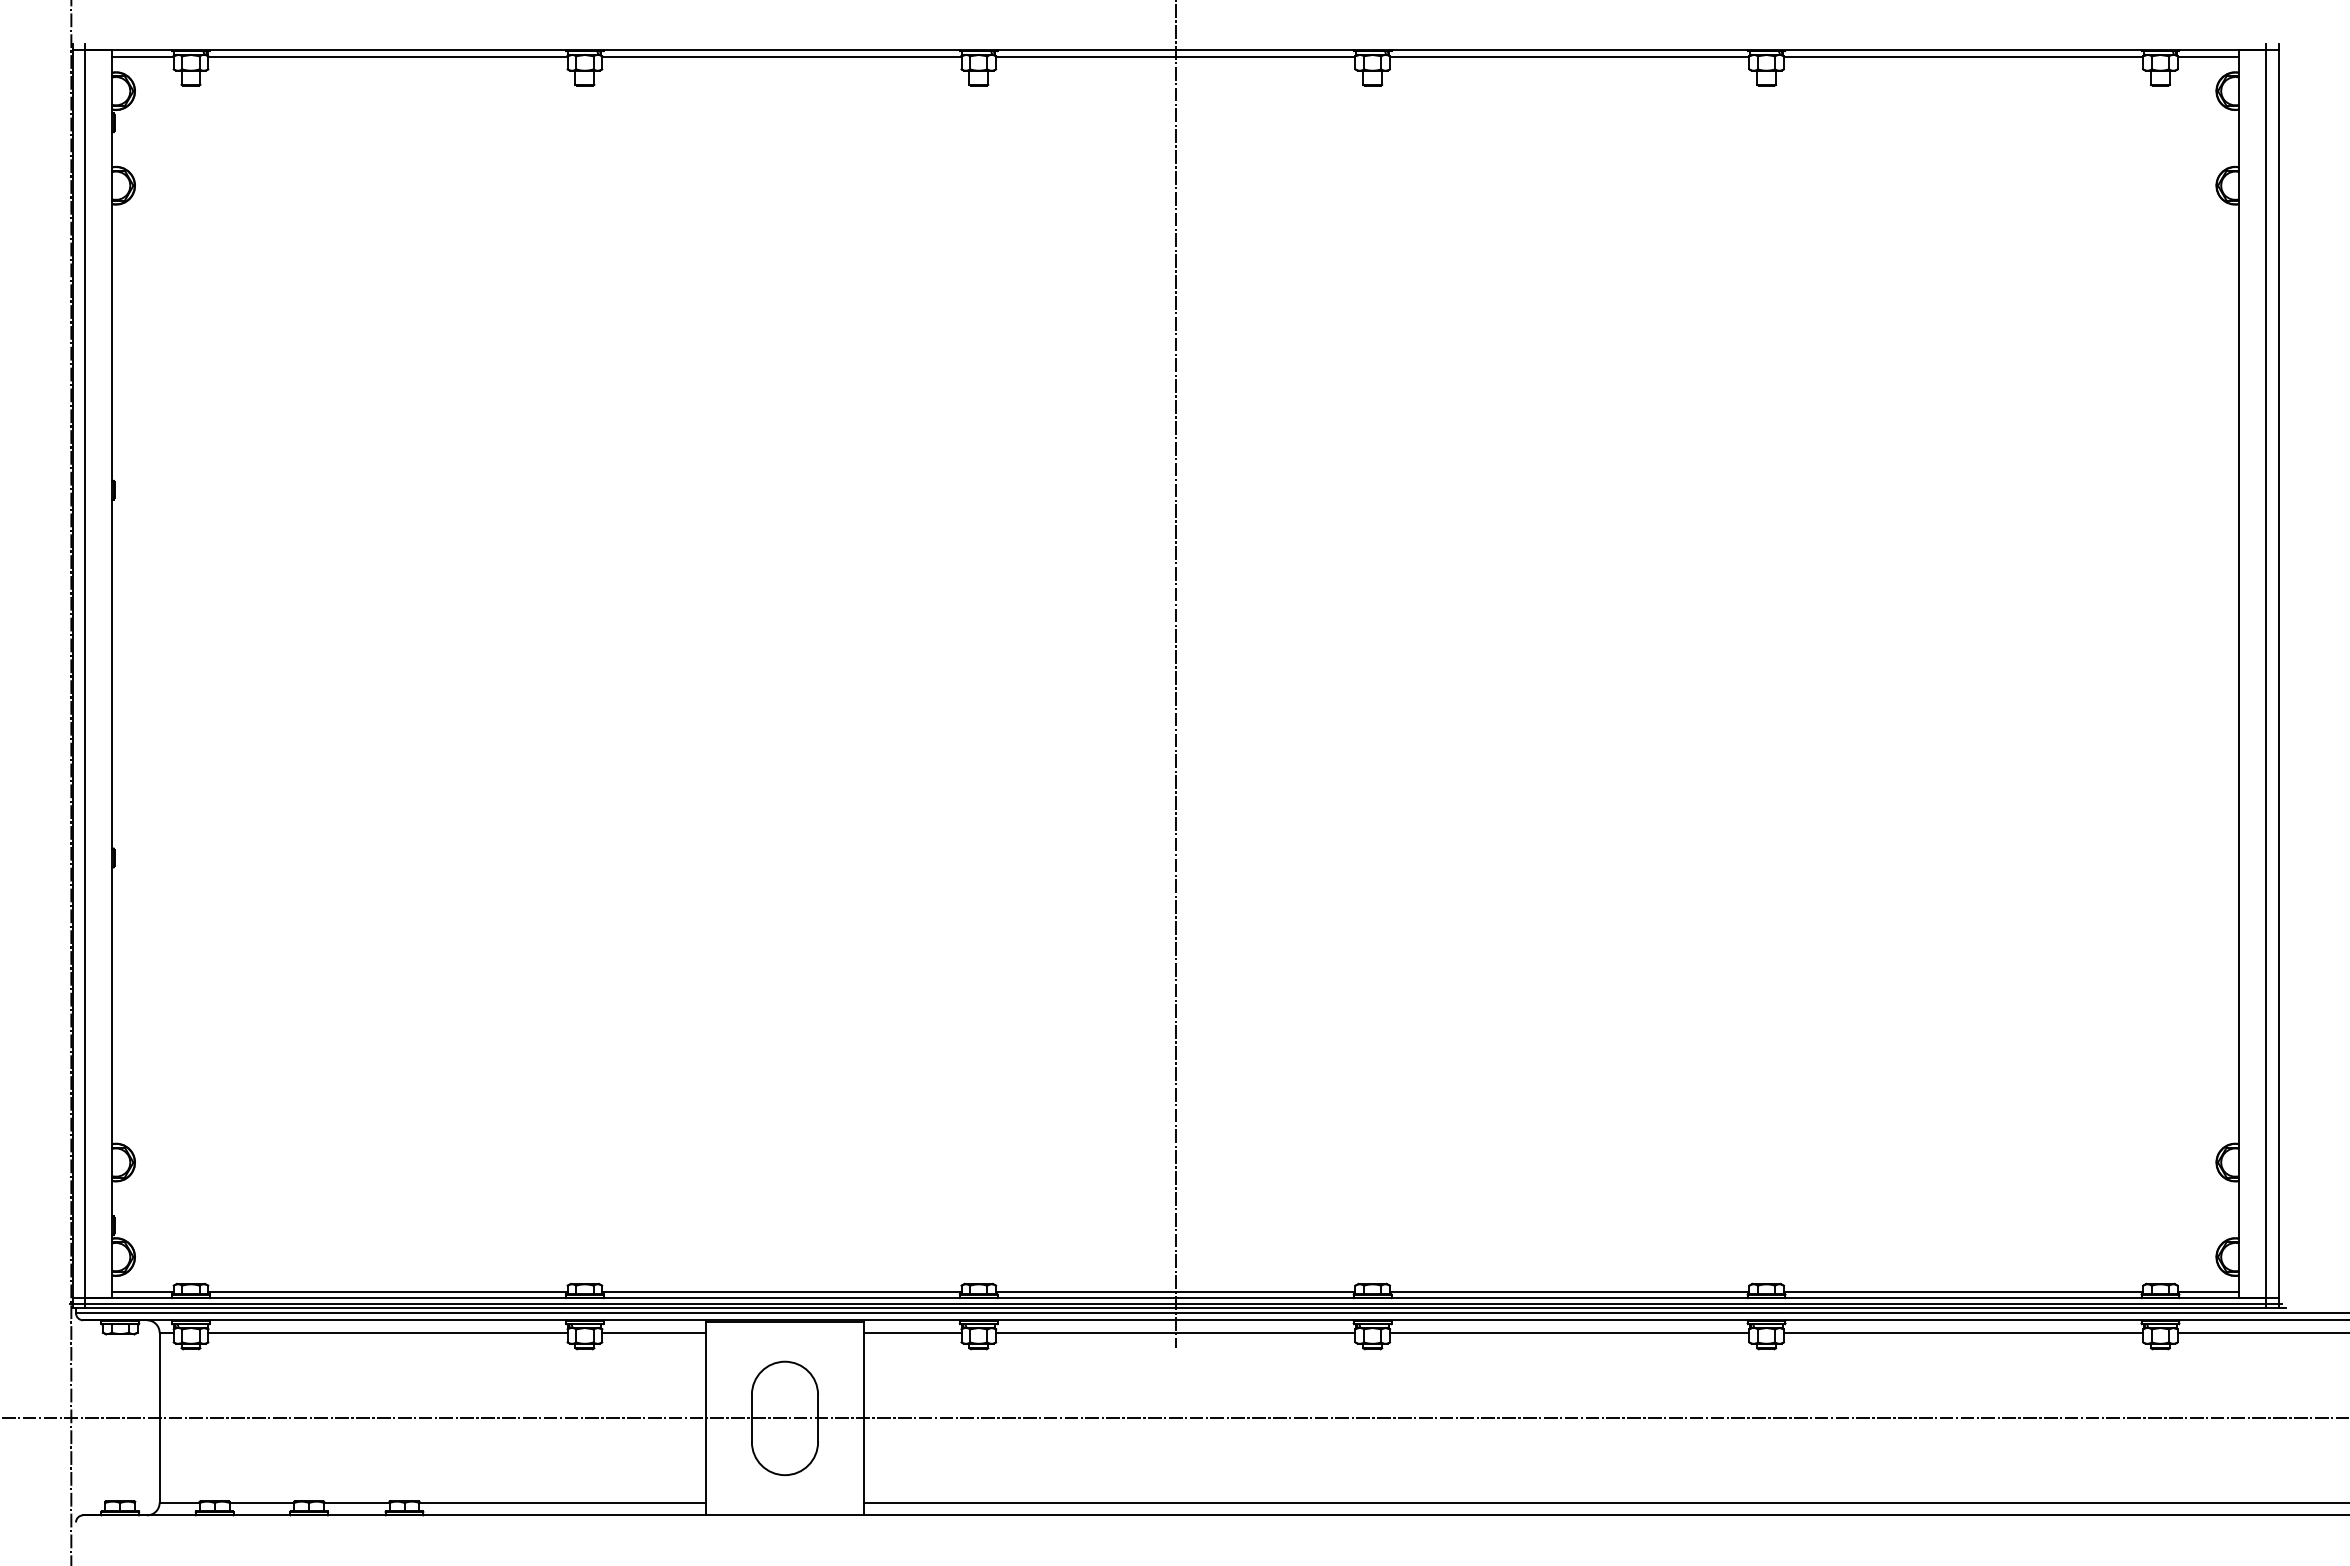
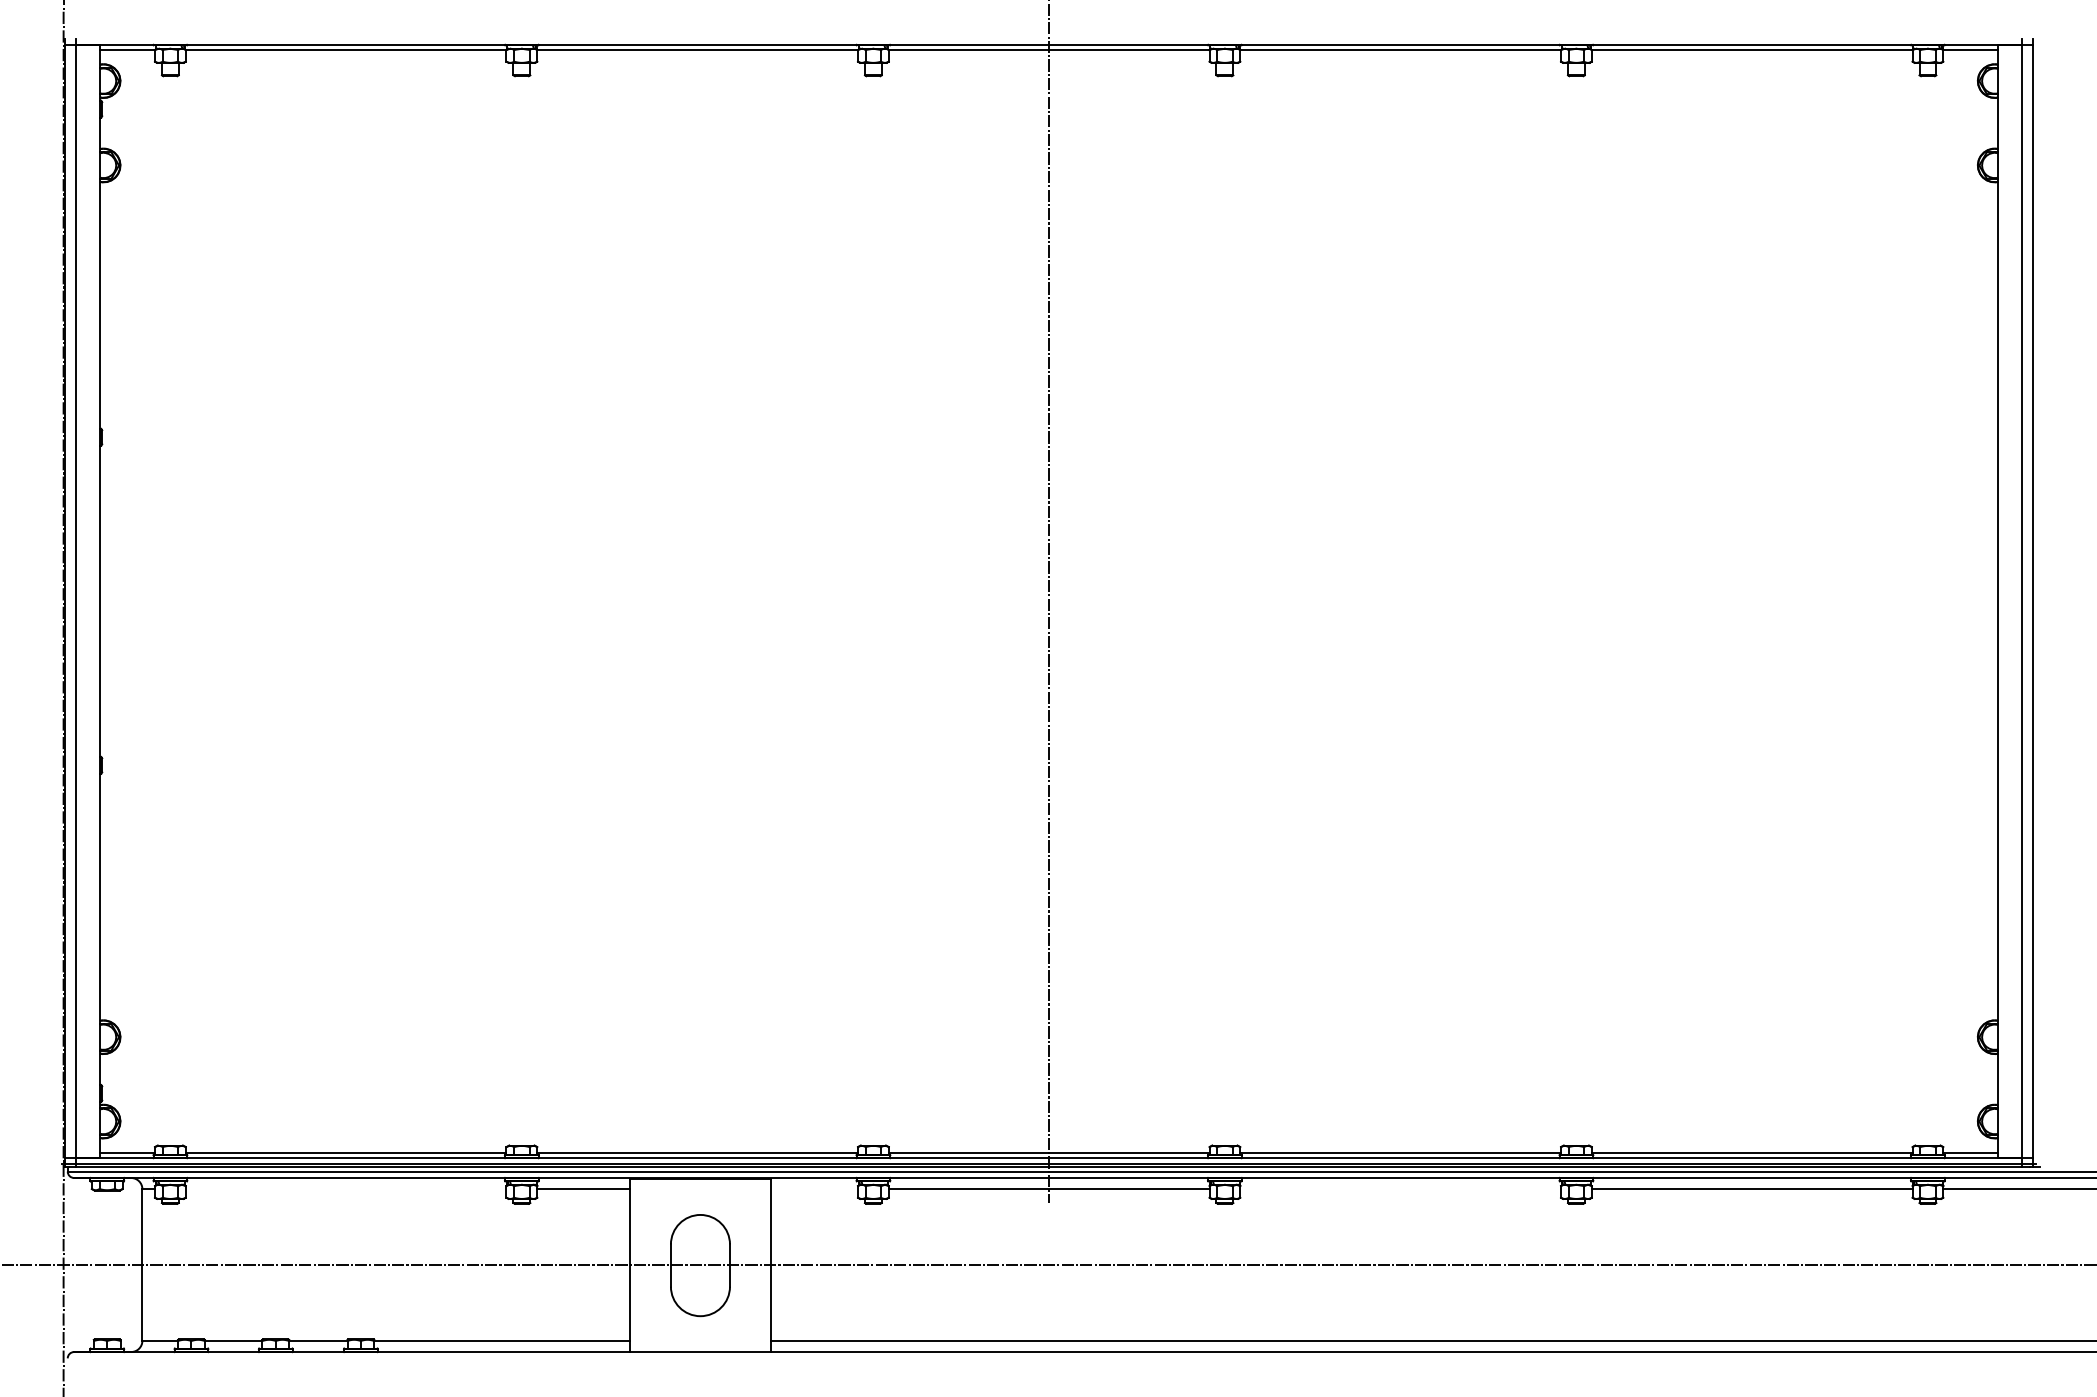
line: (387, 1332) -> (345, 1188), removed
line: (912, 1332) -> (814, 1188), removed
line: (1569, 1332) -> (1400, 1188), removed

